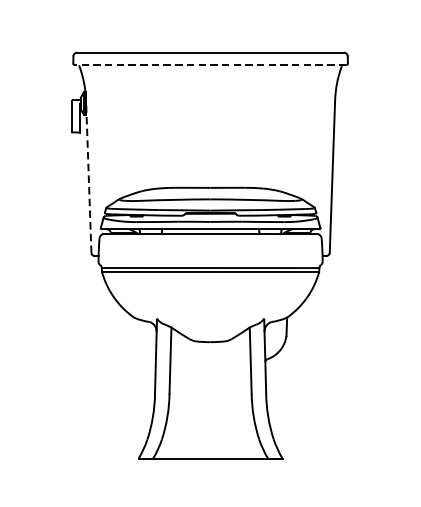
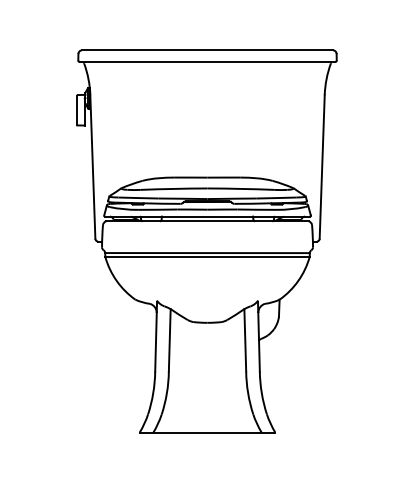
line: (210, 65) -> (207, 62), dashed -> solid
line: (88, 177) -> (92, 167), dashed -> solid

